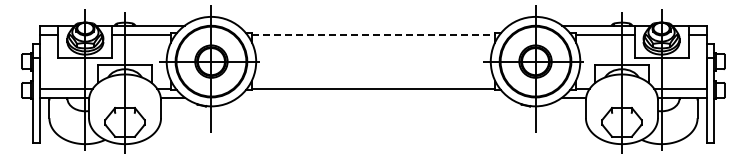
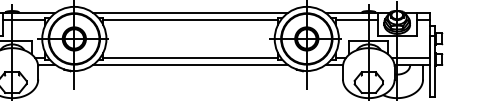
line: (373, 25) -> (190, 13), added
line: (373, 34) -> (190, 19), dashed -> solid
line: (373, 97) -> (190, 64), added

